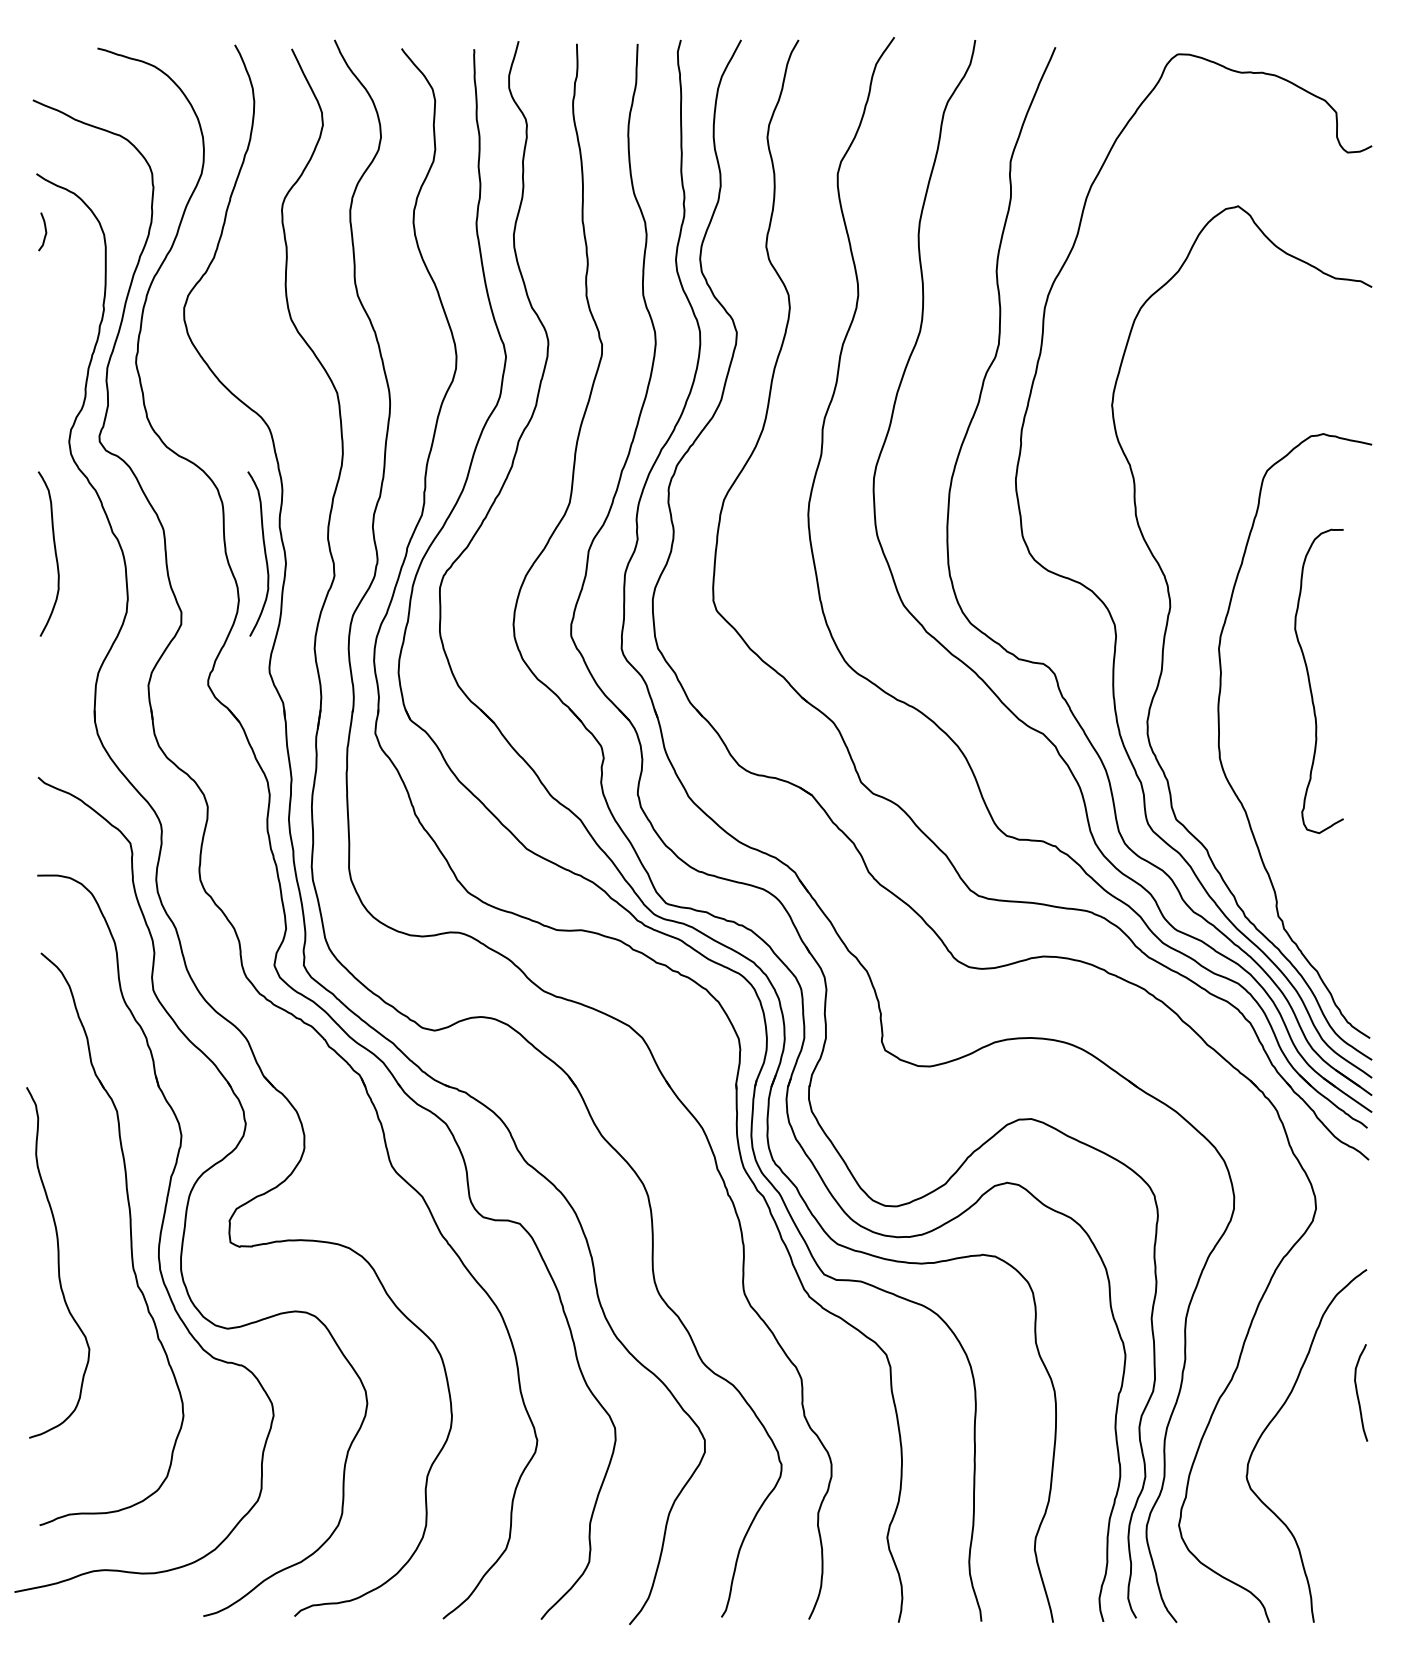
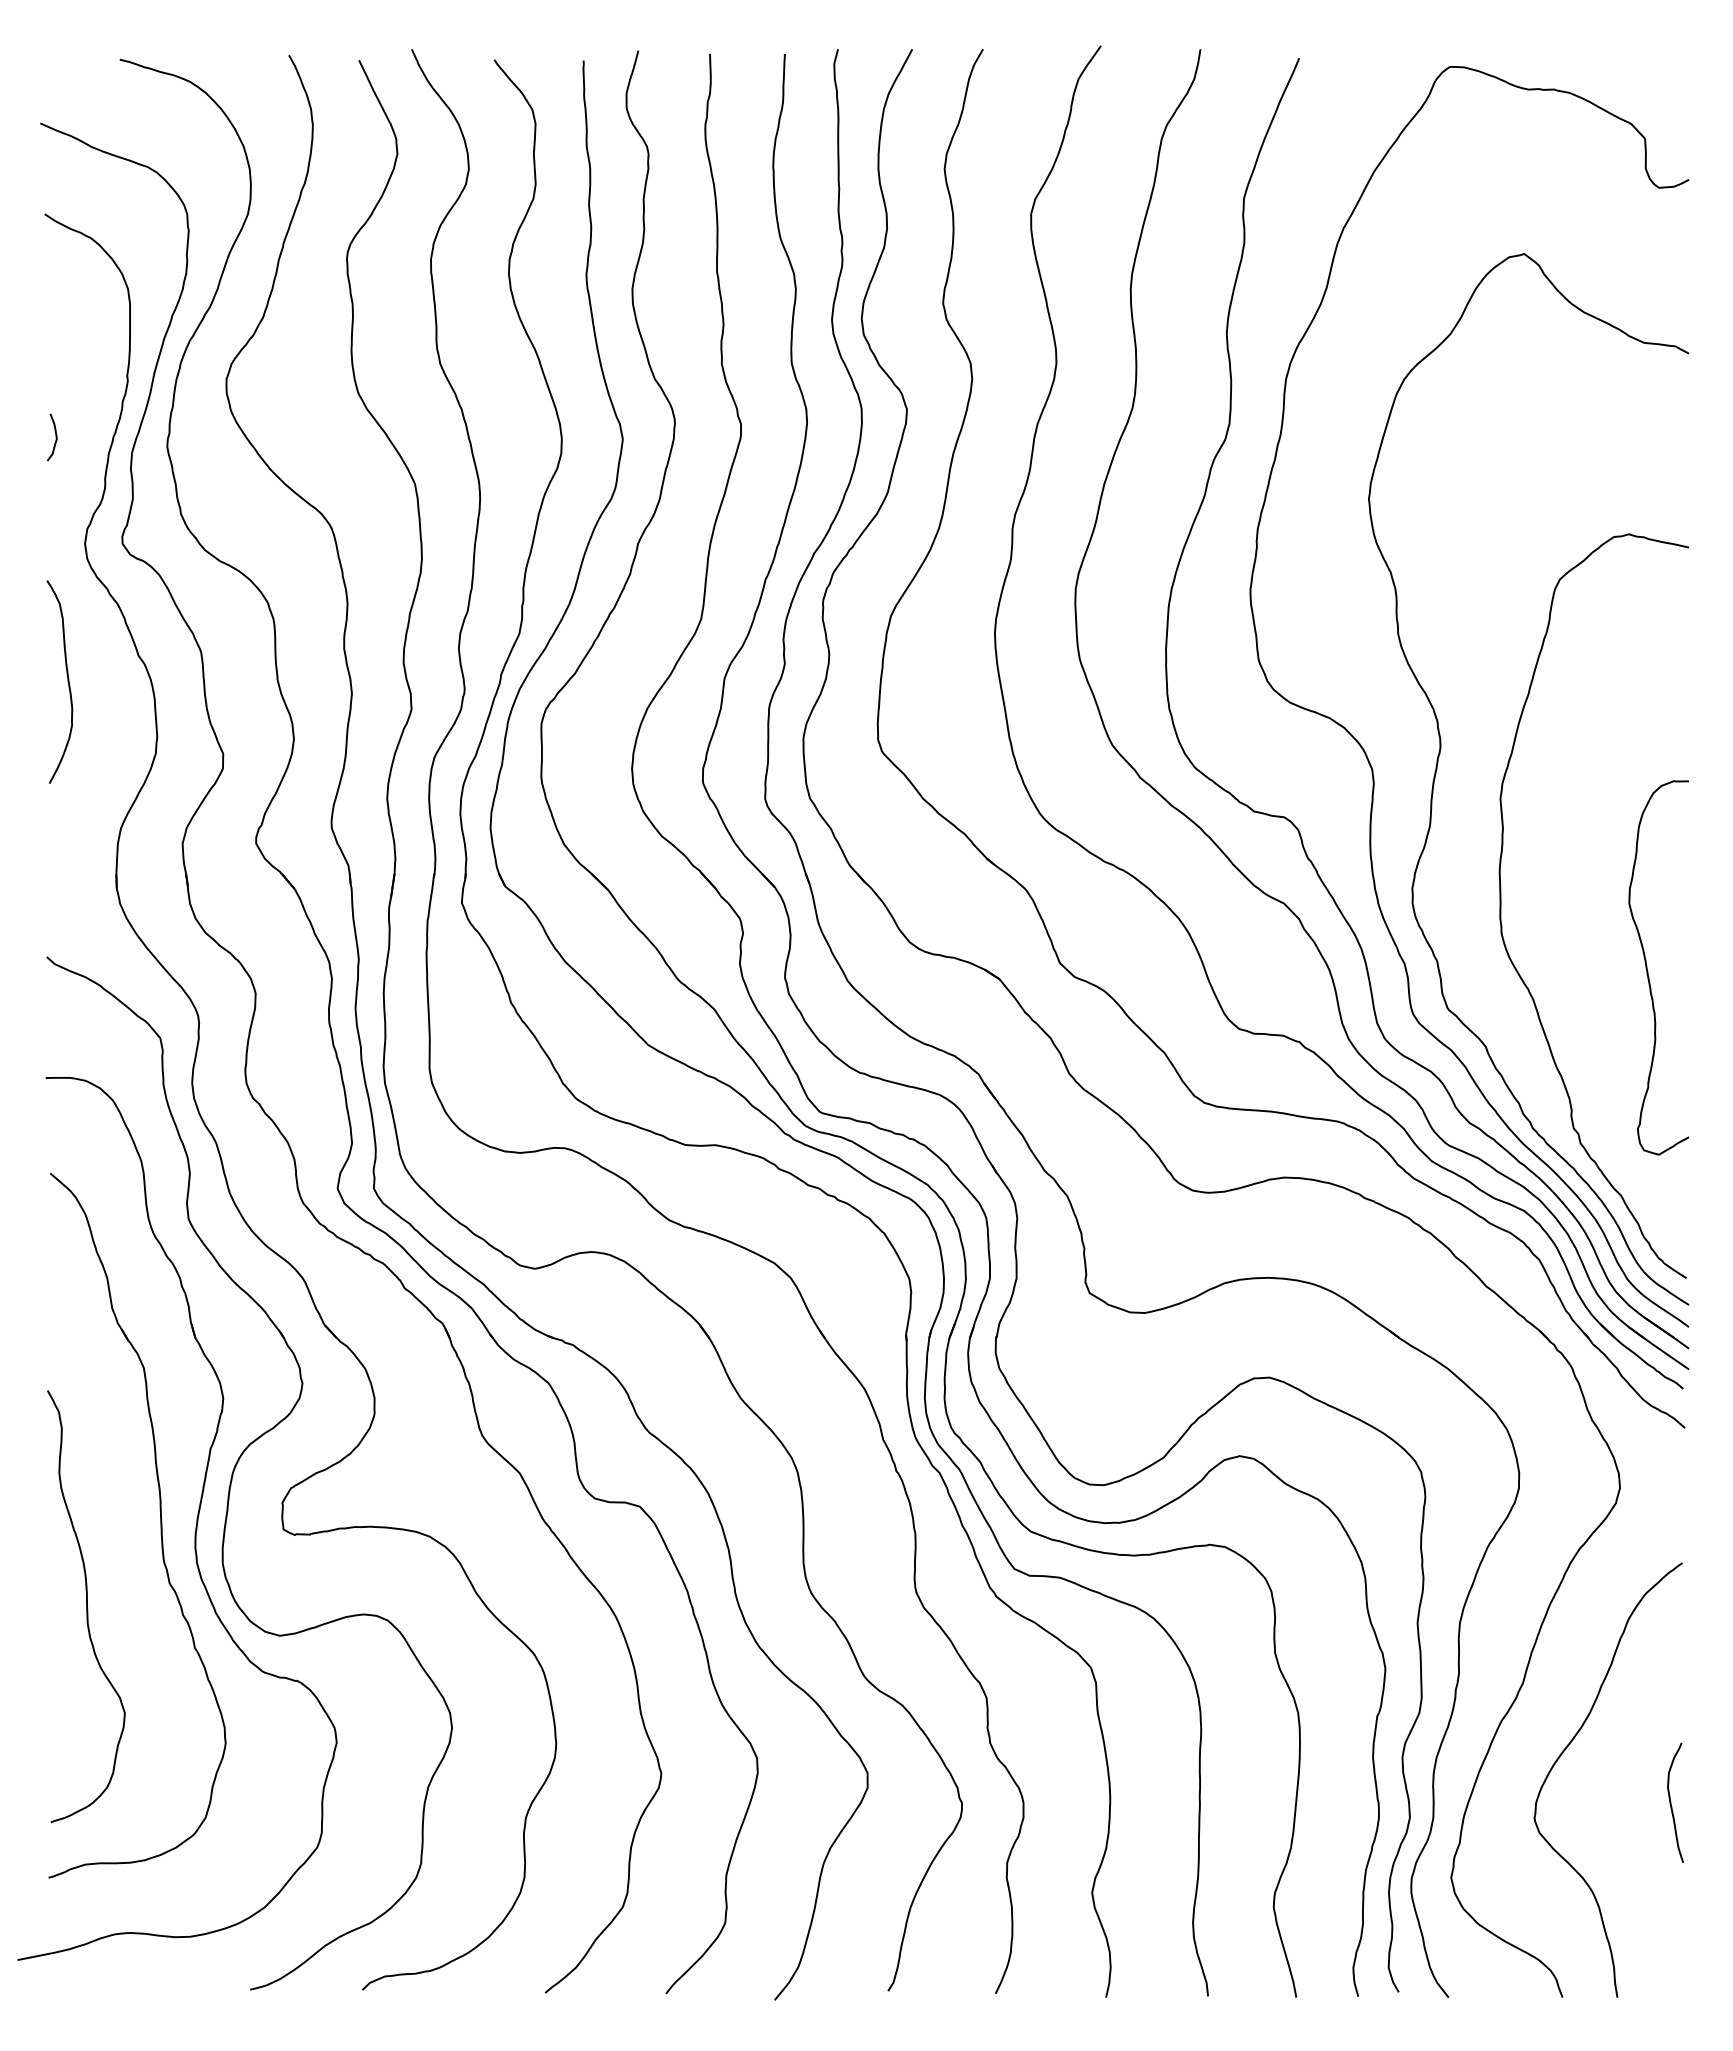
curve: (45, 231) -> (55, 437), moved
curve: (264, 553) -> (325, 681), removed
curve: (1310, 684) -> (1648, 971), moved
curve: (58, 1262) -> (86, 1606), moved
curve: (1357, 1392) -> (1671, 1802), moved

